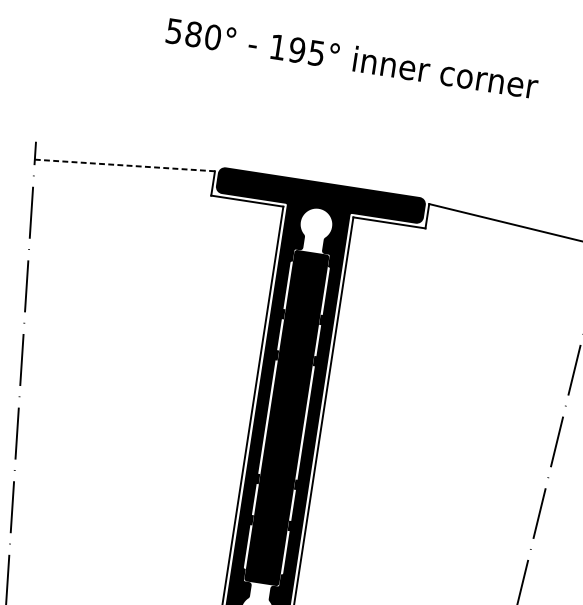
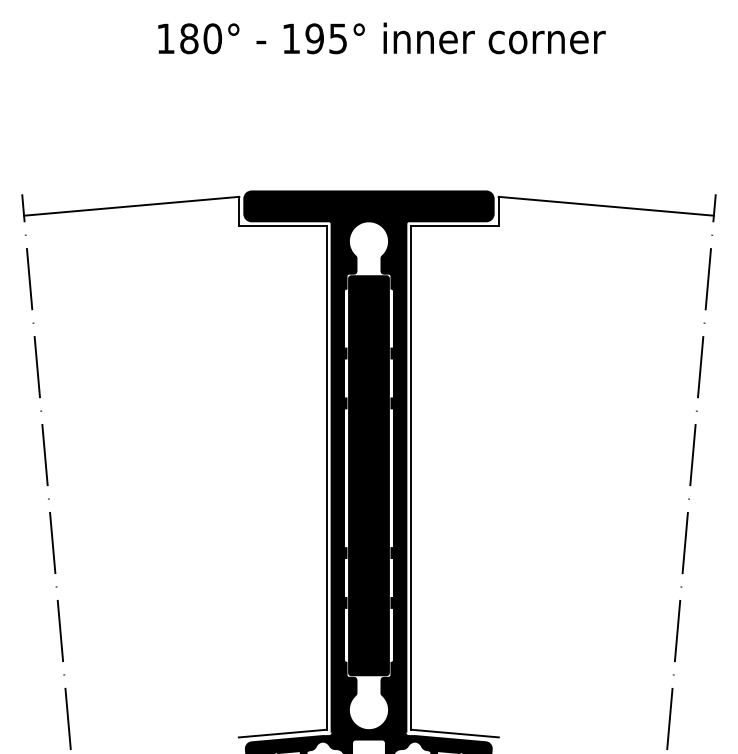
text: (174, 31) -> (165, 38), 580° -> 180°
line: (125, 165) -> (132, 206), dashed -> solid

